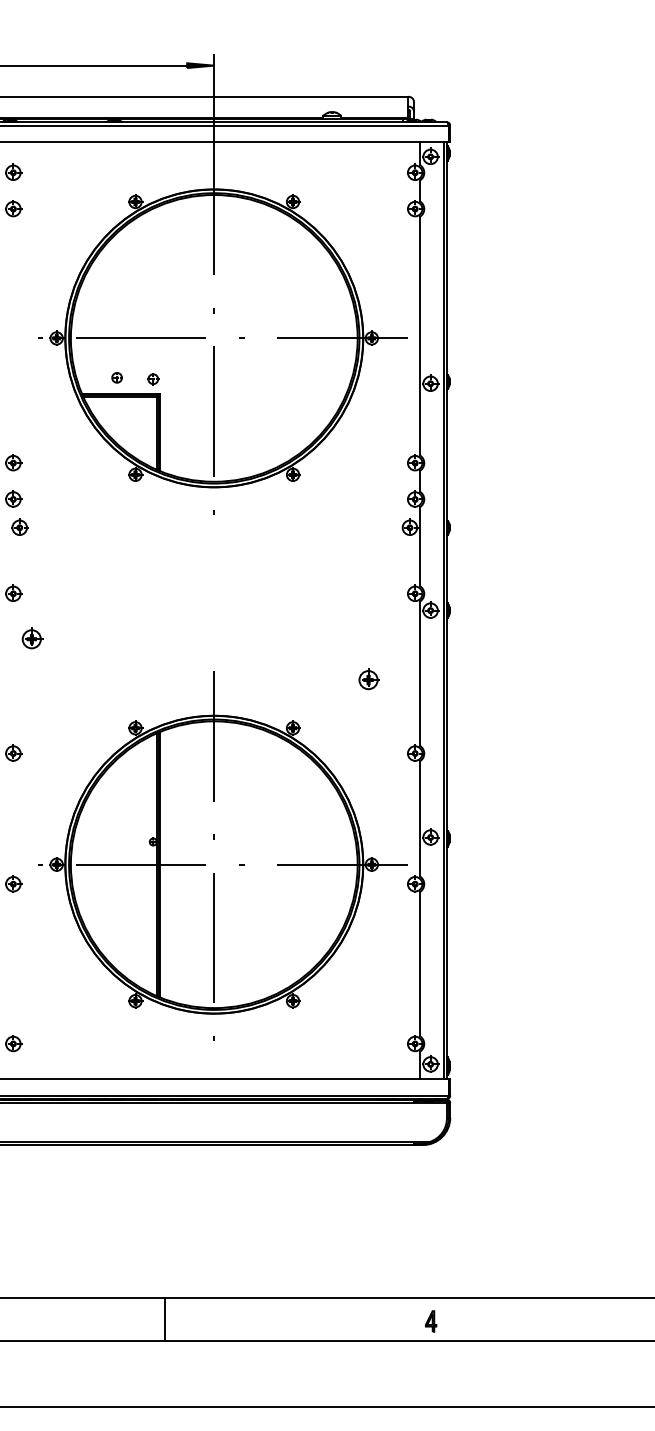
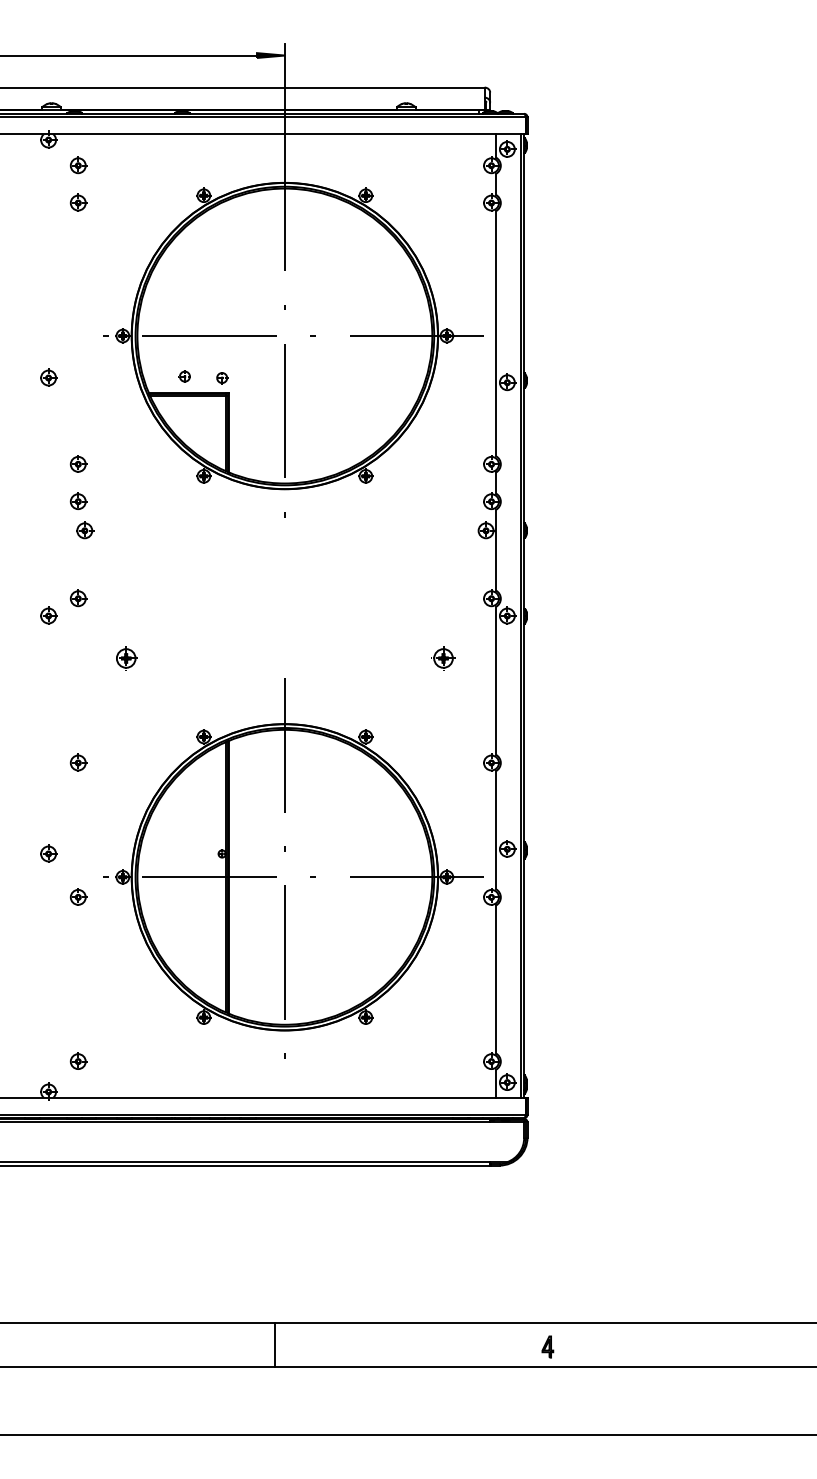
part: (32, 639) -> (126, 658), moved
part: (368, 680) -> (443, 658), moved
line: (165, 1319) -> (274, 1344), moved
part: (430, 1320) -> (547, 1346), moved

